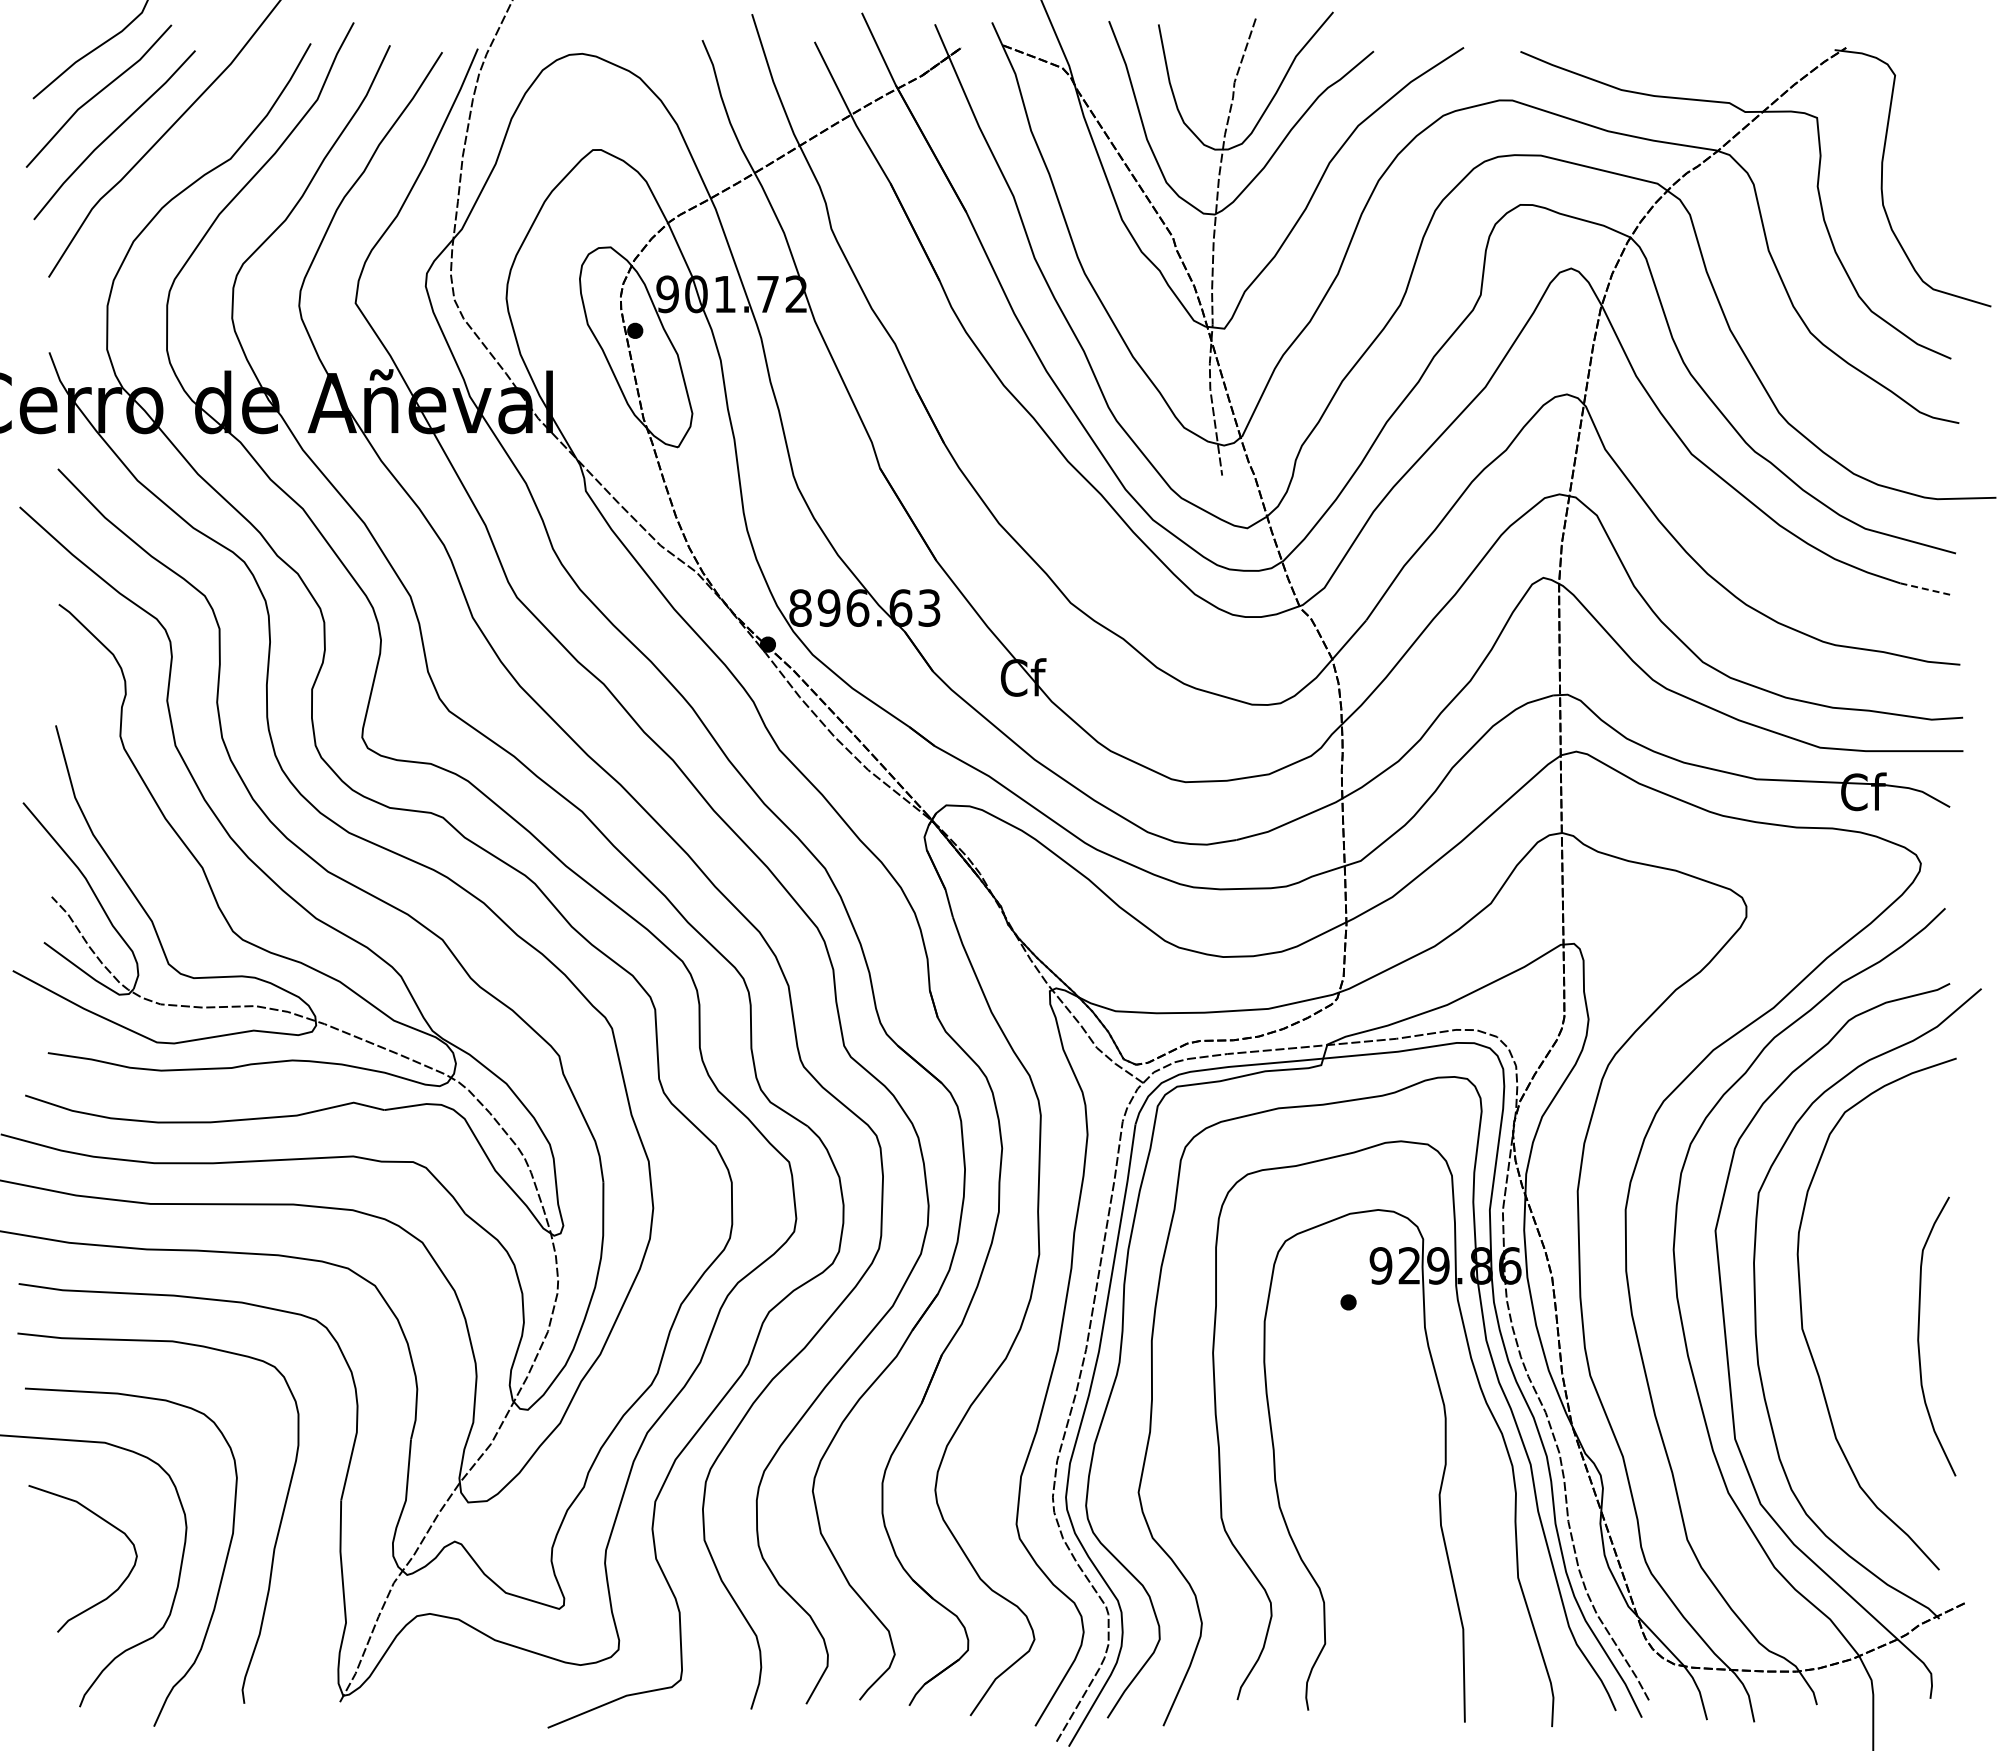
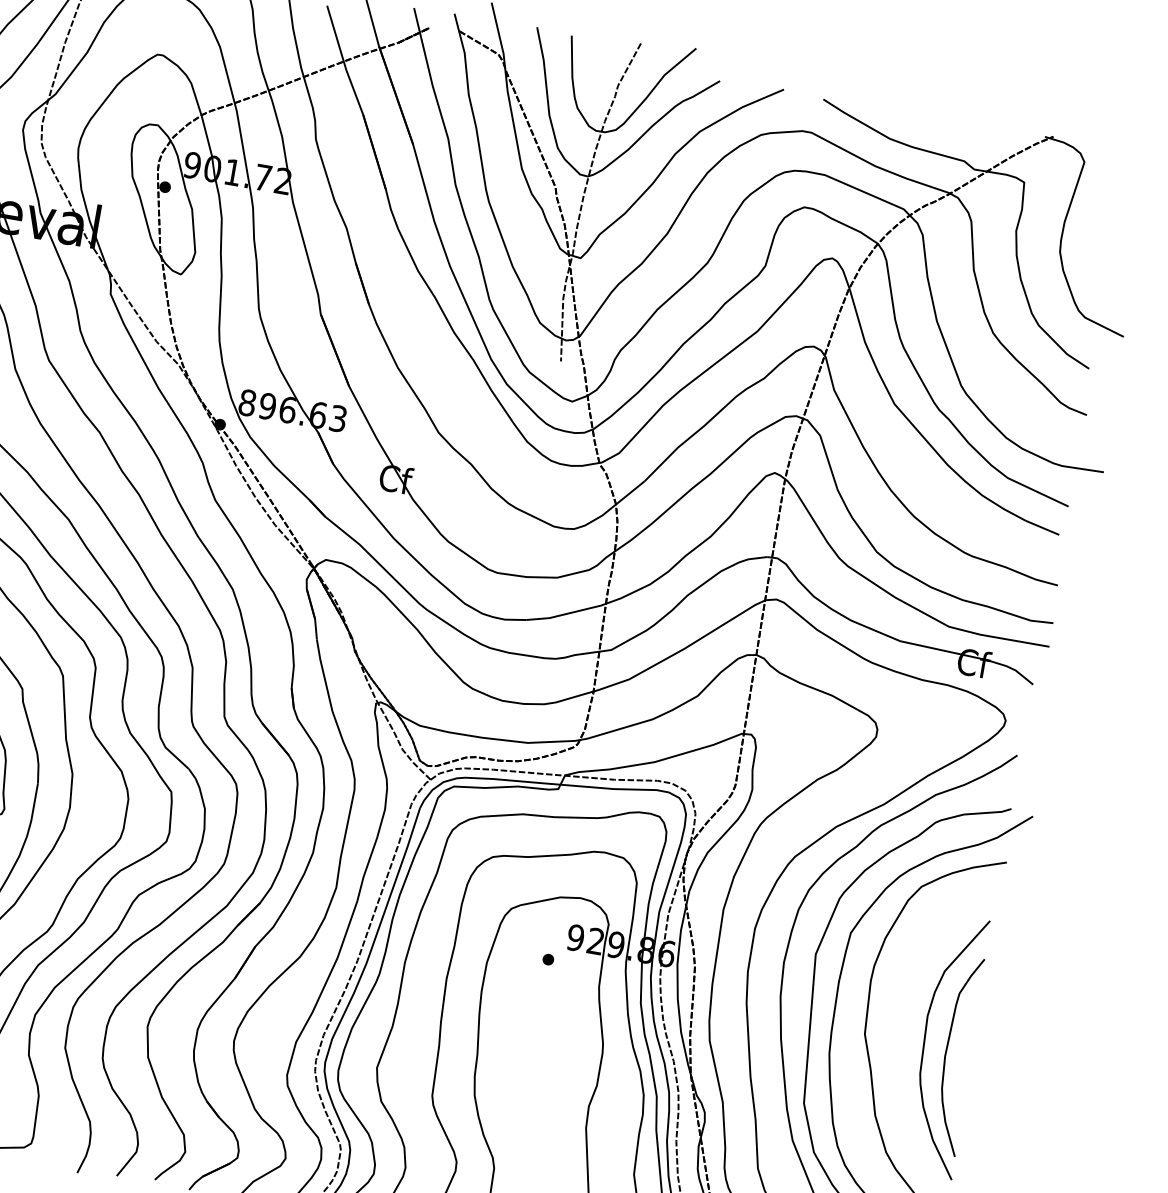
line: (1925, 589) -> (1042, 528), dashed -> solid
curve: (1887, 1328) -> (924, 1044), added

